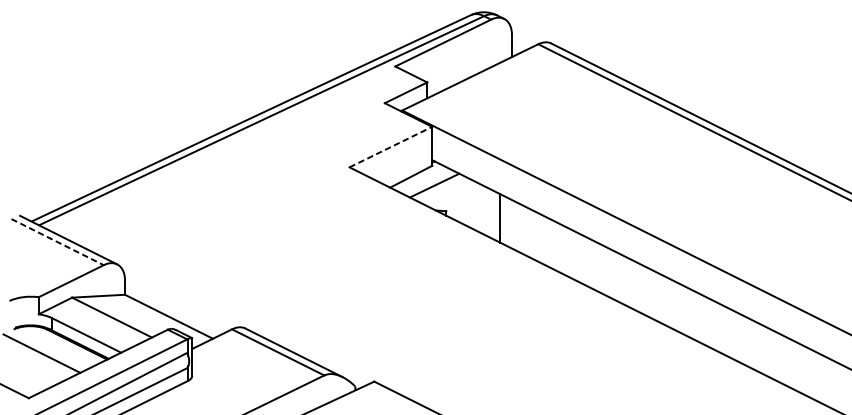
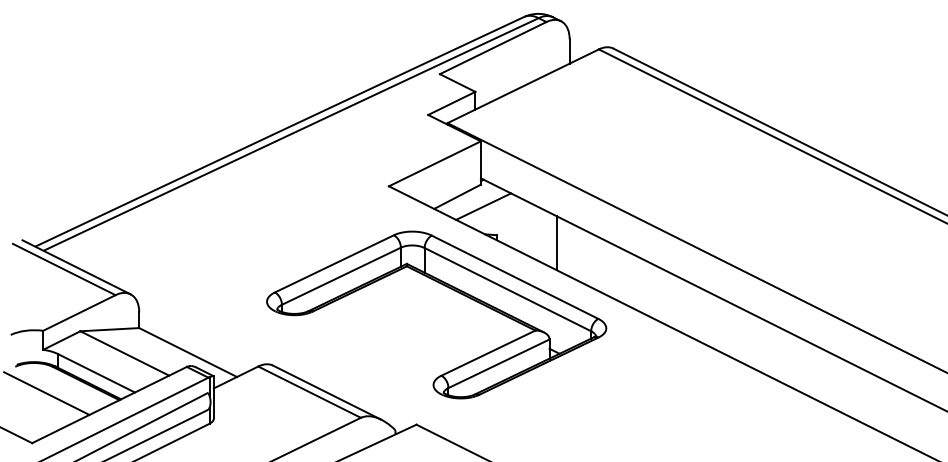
line: (391, 146) -> (435, 163), dashed -> solid
line: (57, 242) -> (64, 269), dashed -> solid
part: (403, 259) -> (448, 288), added

